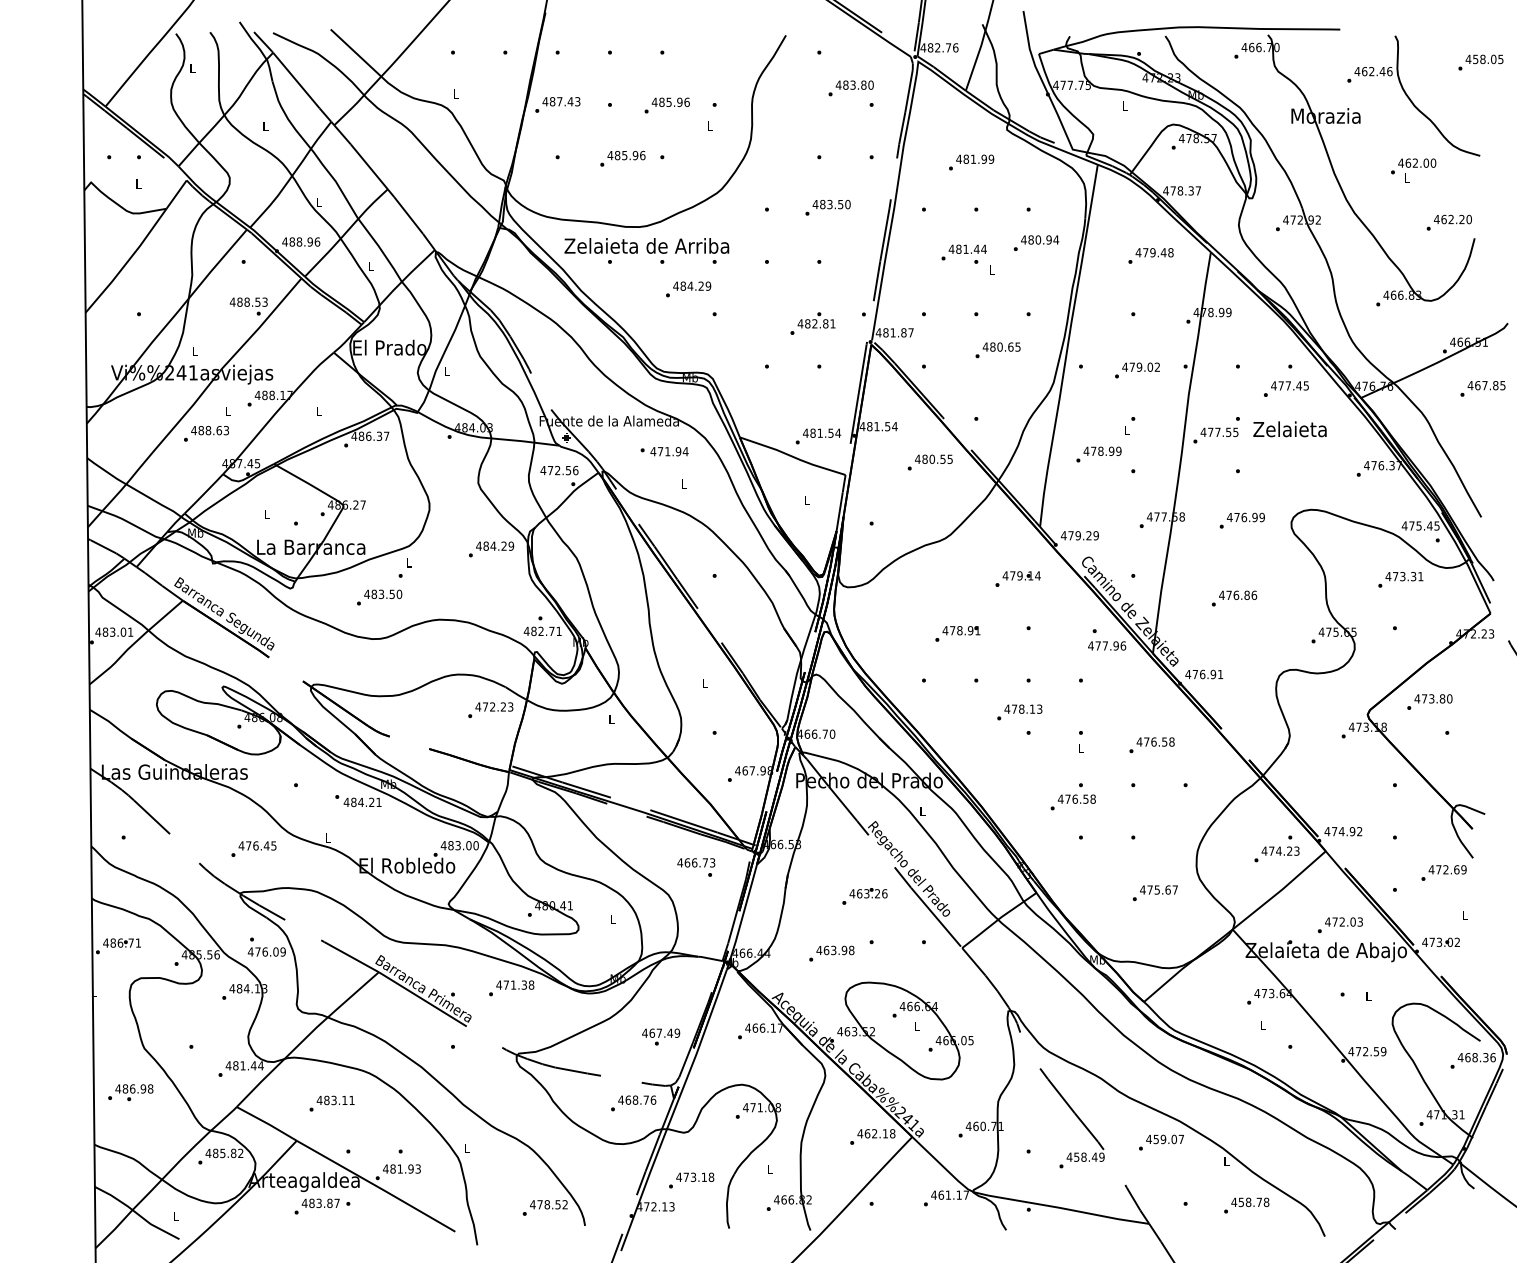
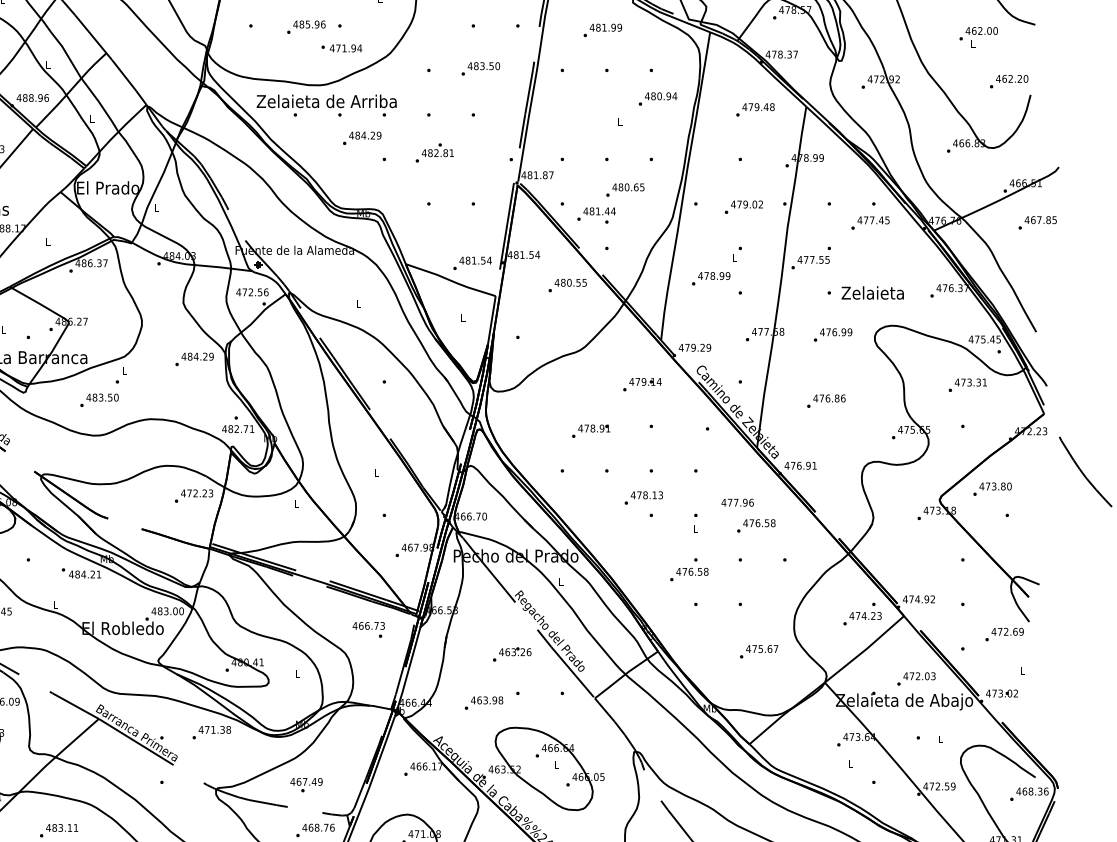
text: (963, 253) -> (595, 214), moved
text: (812, 323) -> (434, 152), moved
text: (1289, 429) -> (872, 293), moved
text: (664, 451) -> (341, 48), moved
text: (1107, 645) -> (737, 502), moved
text: (661, 1036) -> (306, 784), moved

